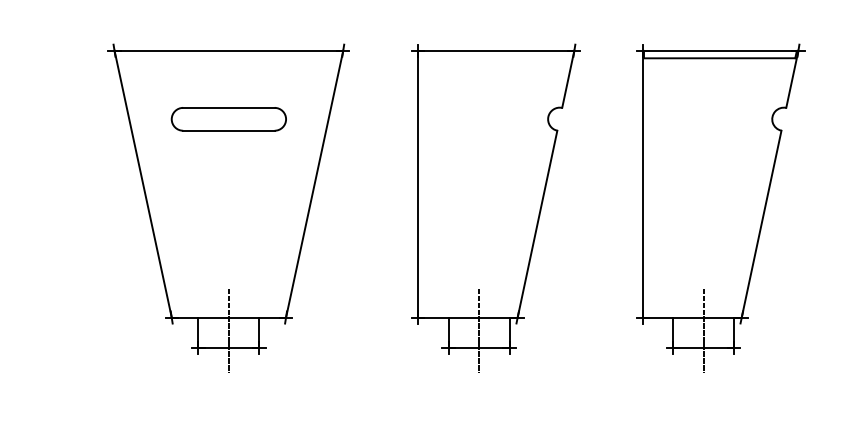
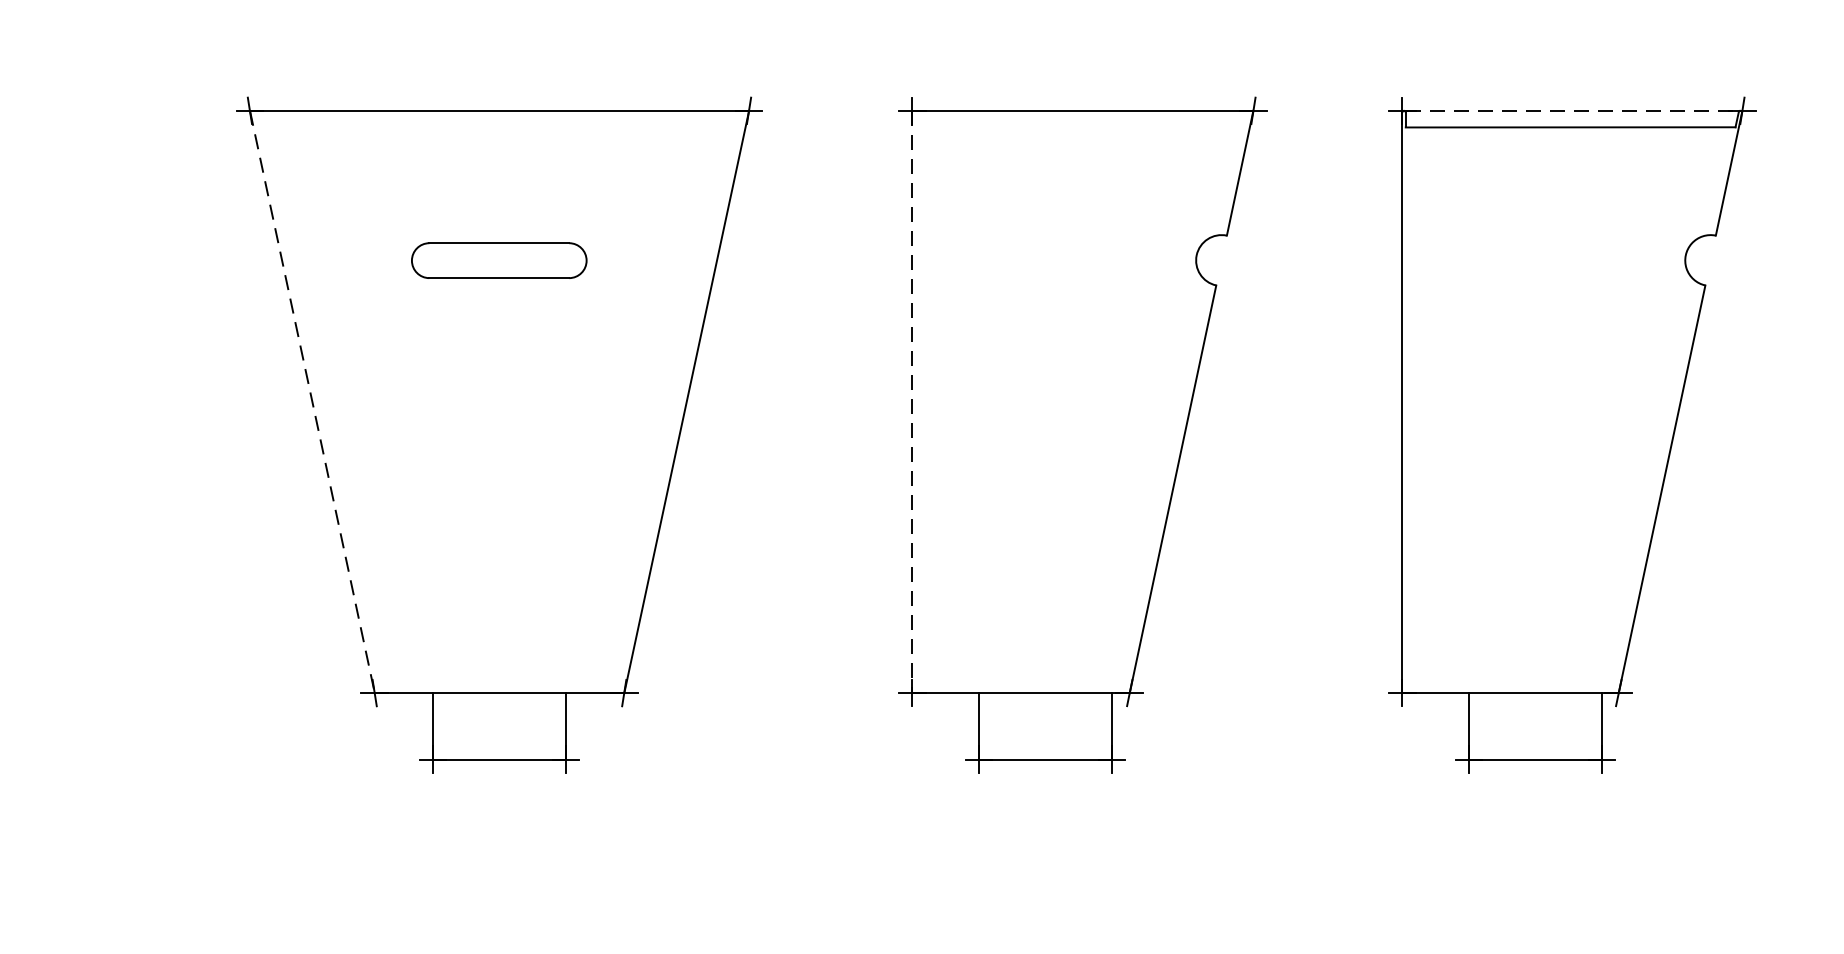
line: (720, 50) -> (1572, 110), solid -> dashed
part: (228, 119) -> (498, 260), size x0.7
line: (143, 184) -> (313, 402), solid -> dashed
line: (418, 184) -> (913, 402), solid -> dashed
line: (228, 330) -> (498, 721), removed
line: (479, 330) -> (1046, 721), removed
line: (703, 330) -> (1535, 721), removed

